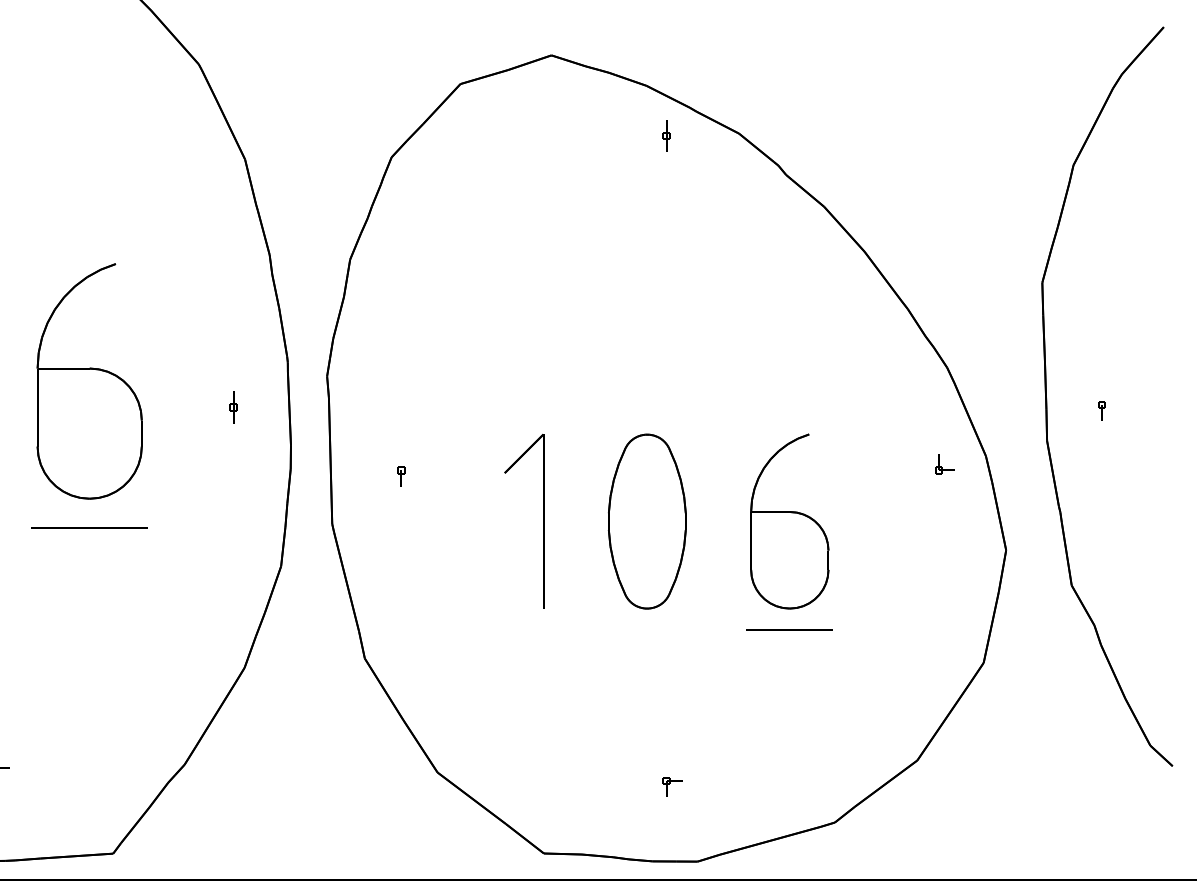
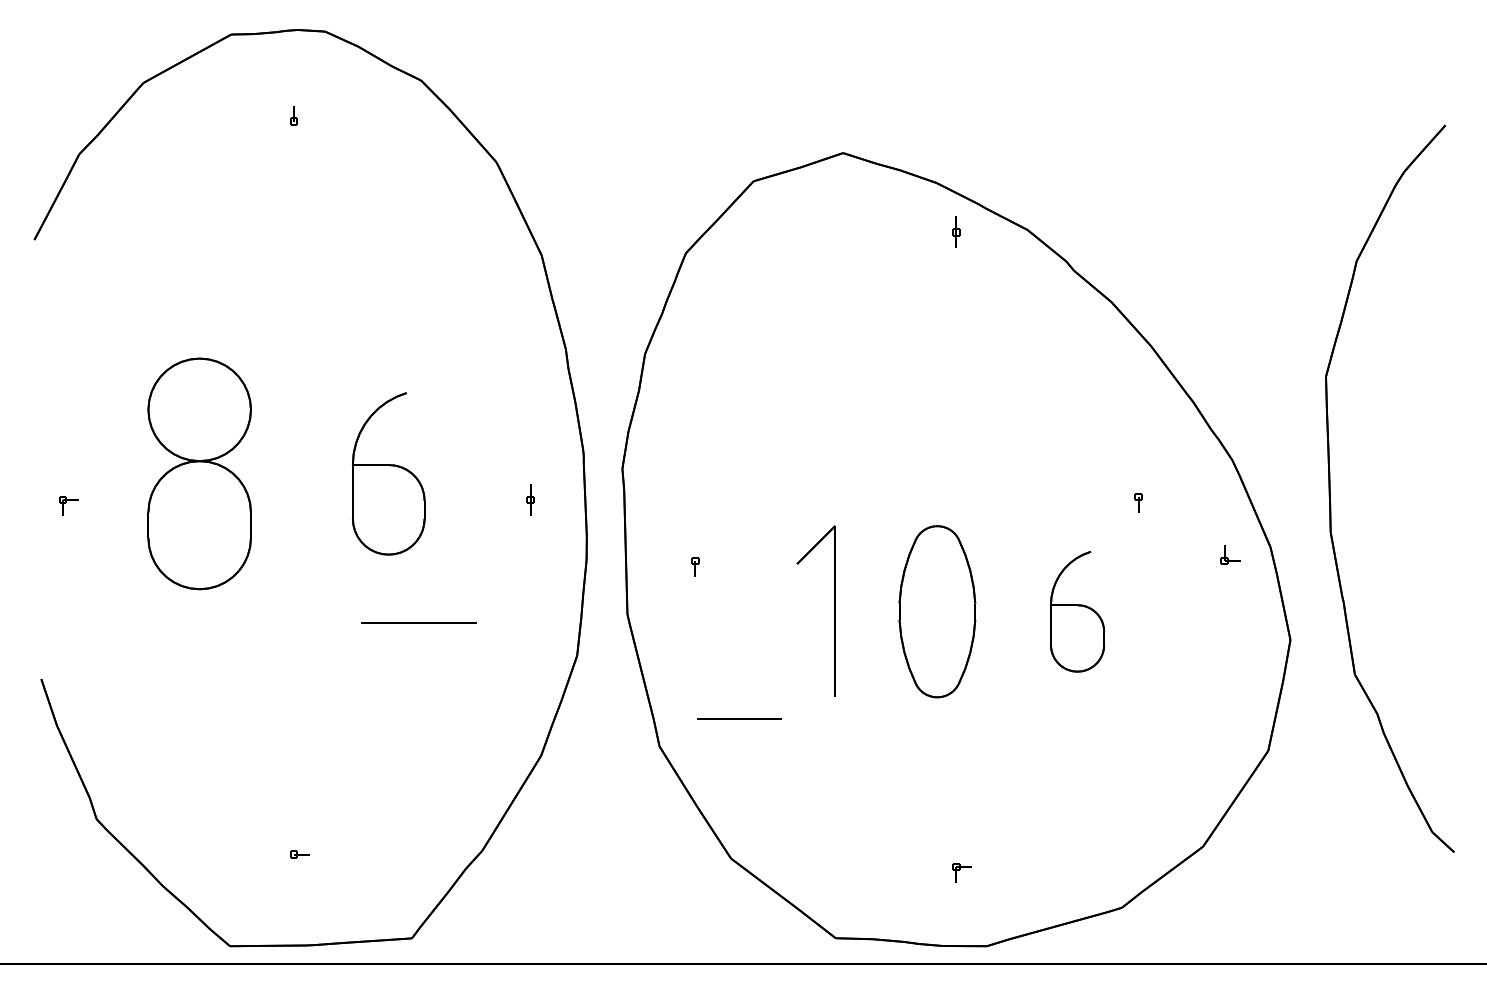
part: (89, 381) -> (388, 473), size x0.7
part: (1101, 410) -> (1138, 502), moved
part: (789, 521) -> (1077, 611), size x0.7
line: (89, 527) -> (418, 622), moved
line: (789, 630) -> (739, 718), moved

